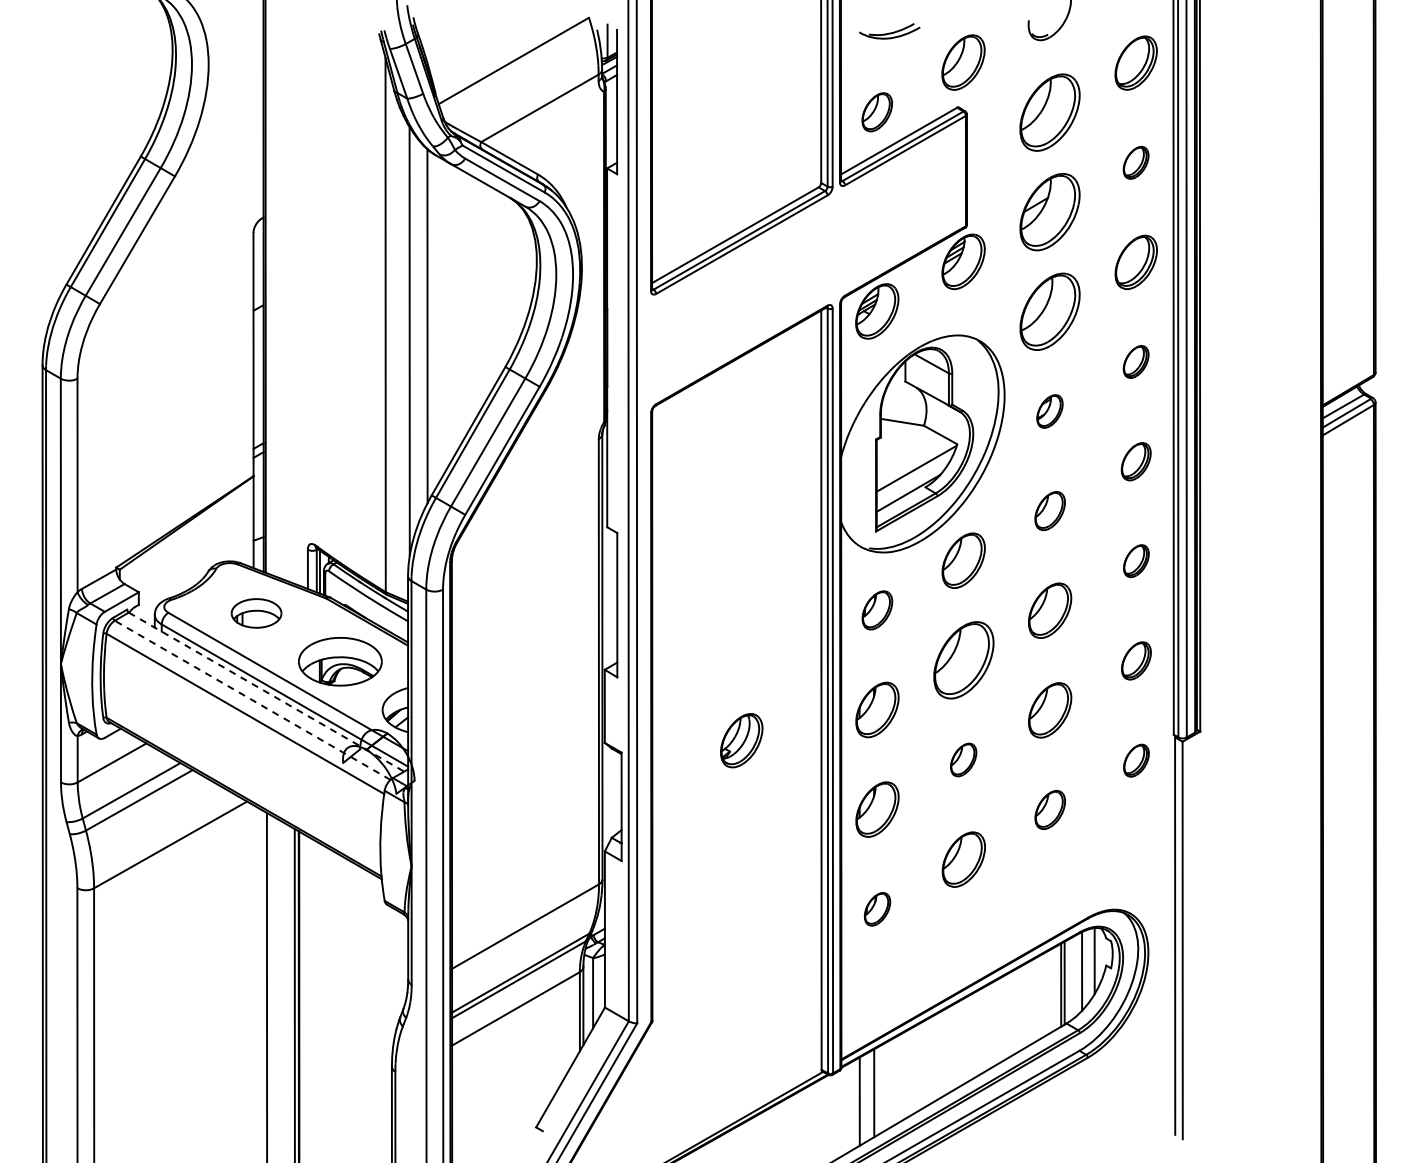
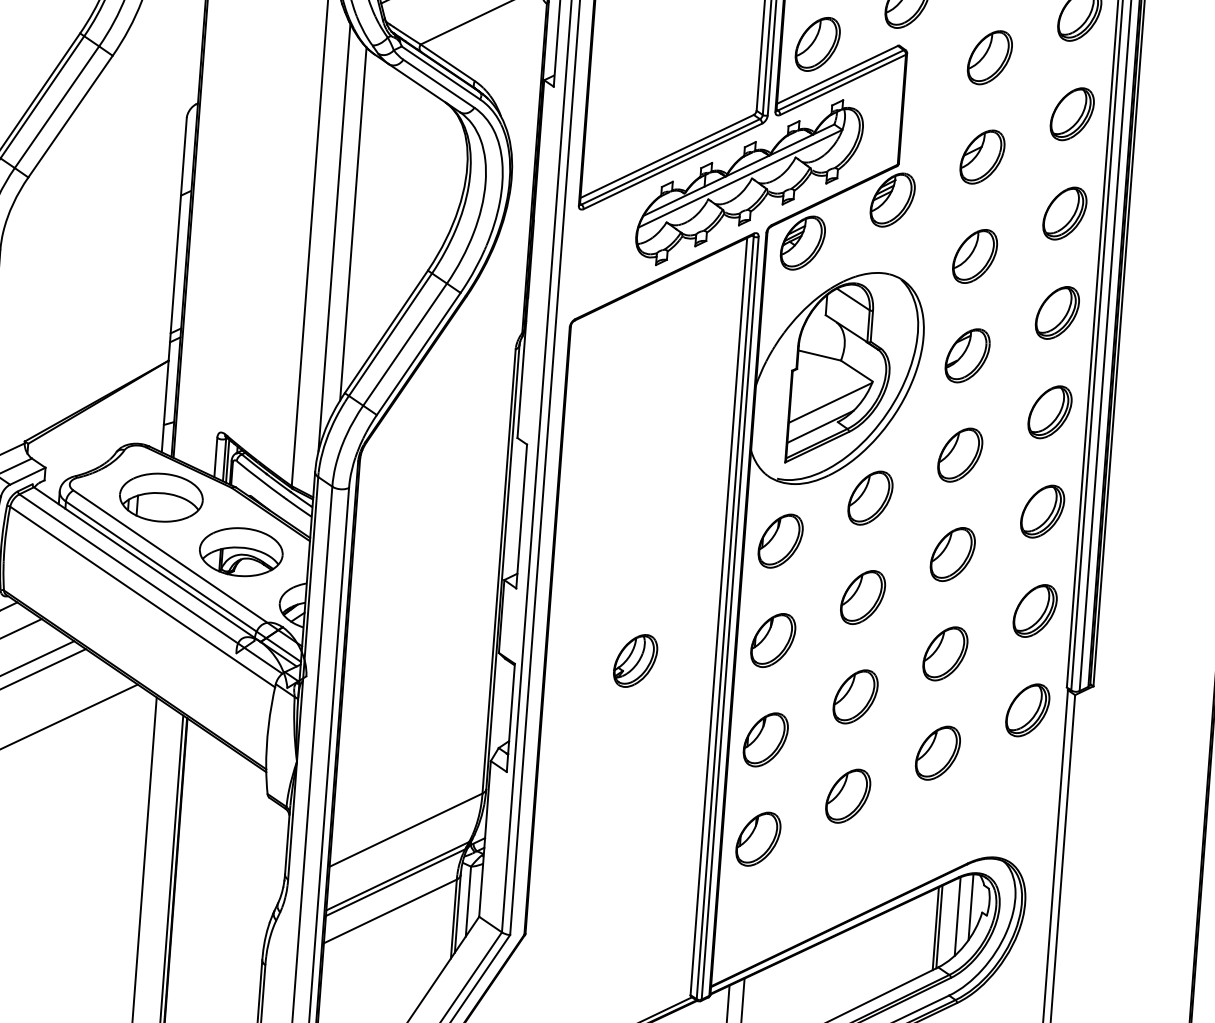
part: (877, 112) -> (818, 44), size x1.43
part: (1049, 112) -> (989, 57), size x0.71
part: (1135, 162) -> (1071, 113), size x1.67
part: (1049, 212) -> (982, 157), size x0.71
part: (819, 255) -> (749, 182), added
part: (1049, 311) -> (974, 256), size x0.71
part: (1135, 361) -> (1056, 312), size x1.67
part: (1049, 411) -> (967, 355), size x1.67
part: (1135, 461) -> (1049, 412), size x1.43
part: (1050, 510) -> (960, 454), size x1.43
part: (1136, 560) -> (1042, 510), size x1.67
part: (877, 610) -> (780, 541), size x1.43
part: (256, 613) -> (161, 497), size x1.67
part: (963, 660) -> (862, 597), size x0.71
part: (1136, 660) -> (1035, 610), size x1.43
line: (266, 692) -> (165, 577), dashed -> solid
line: (252, 700) -> (150, 584), dashed -> solid
part: (963, 759) -> (855, 696), size x1.67
part: (1136, 760) -> (1027, 710), size x1.67
part: (1050, 809) -> (938, 752), size x1.43
part: (877, 909) -> (758, 839), size x1.67

